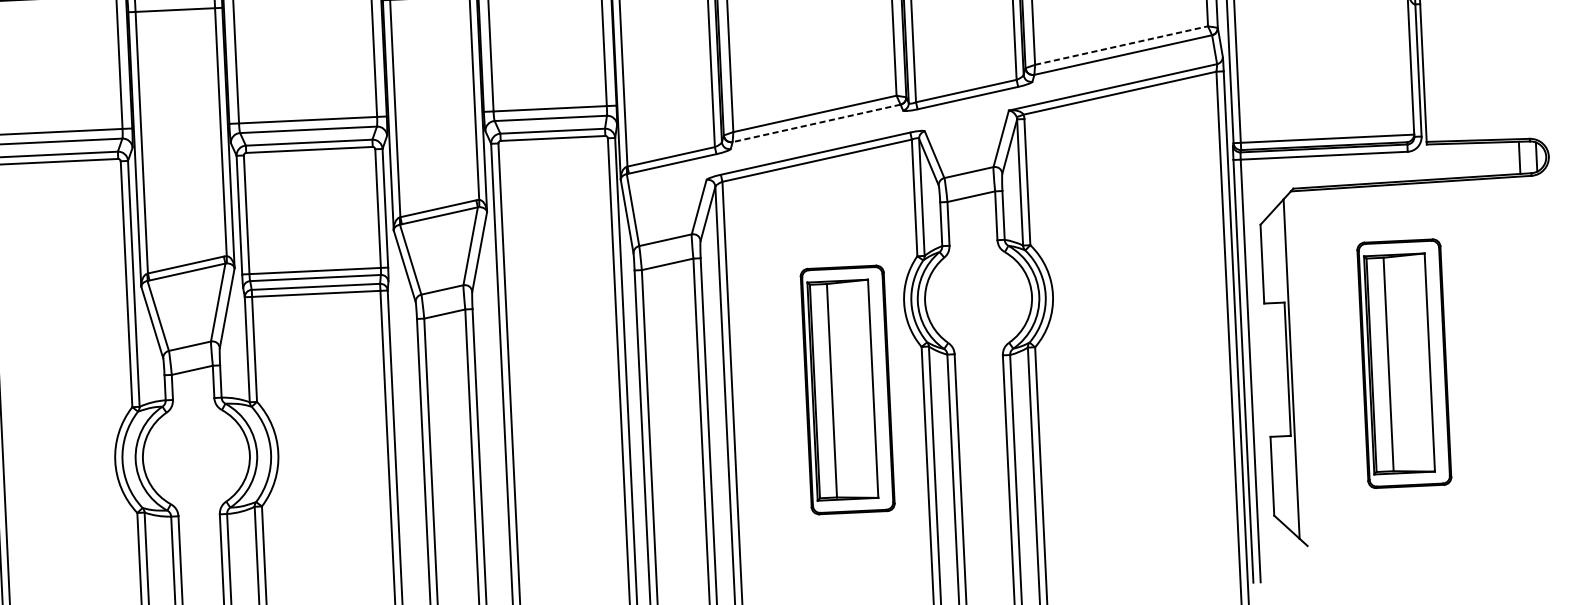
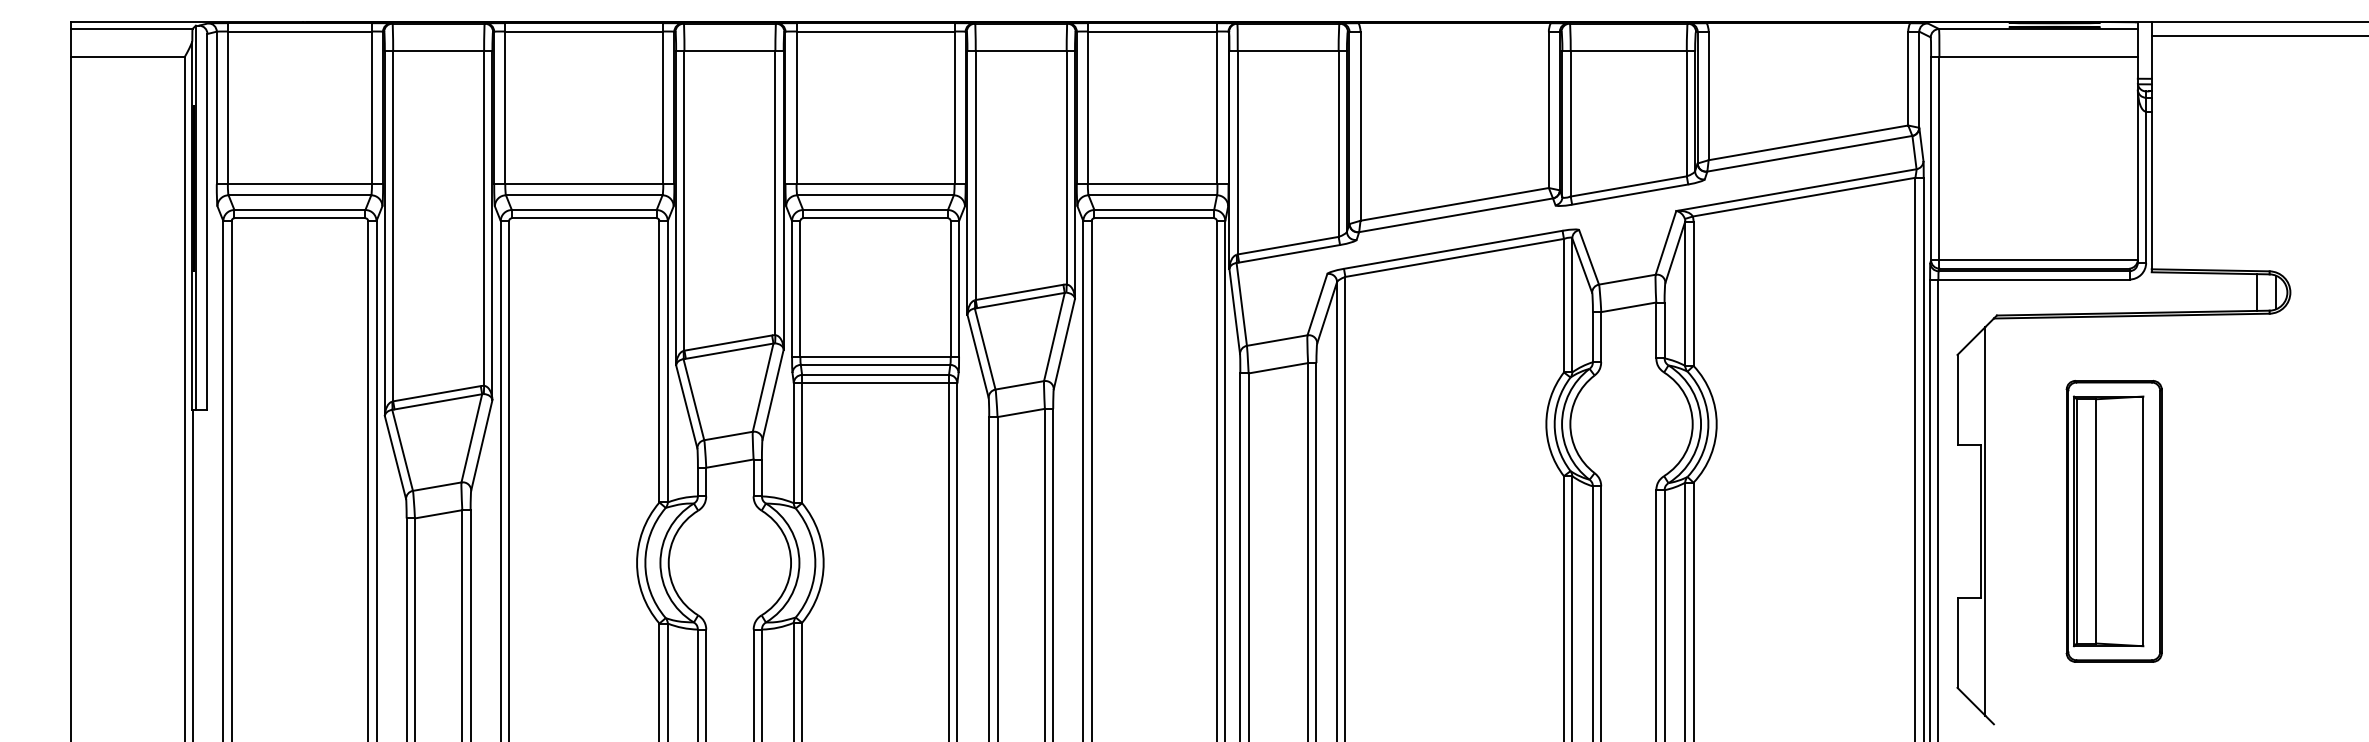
line: (1121, 45) -> (1808, 142), dashed -> solid
line: (816, 123) -> (1455, 215), dashed -> solid
part: (847, 390) -> (1476, 521), removed

